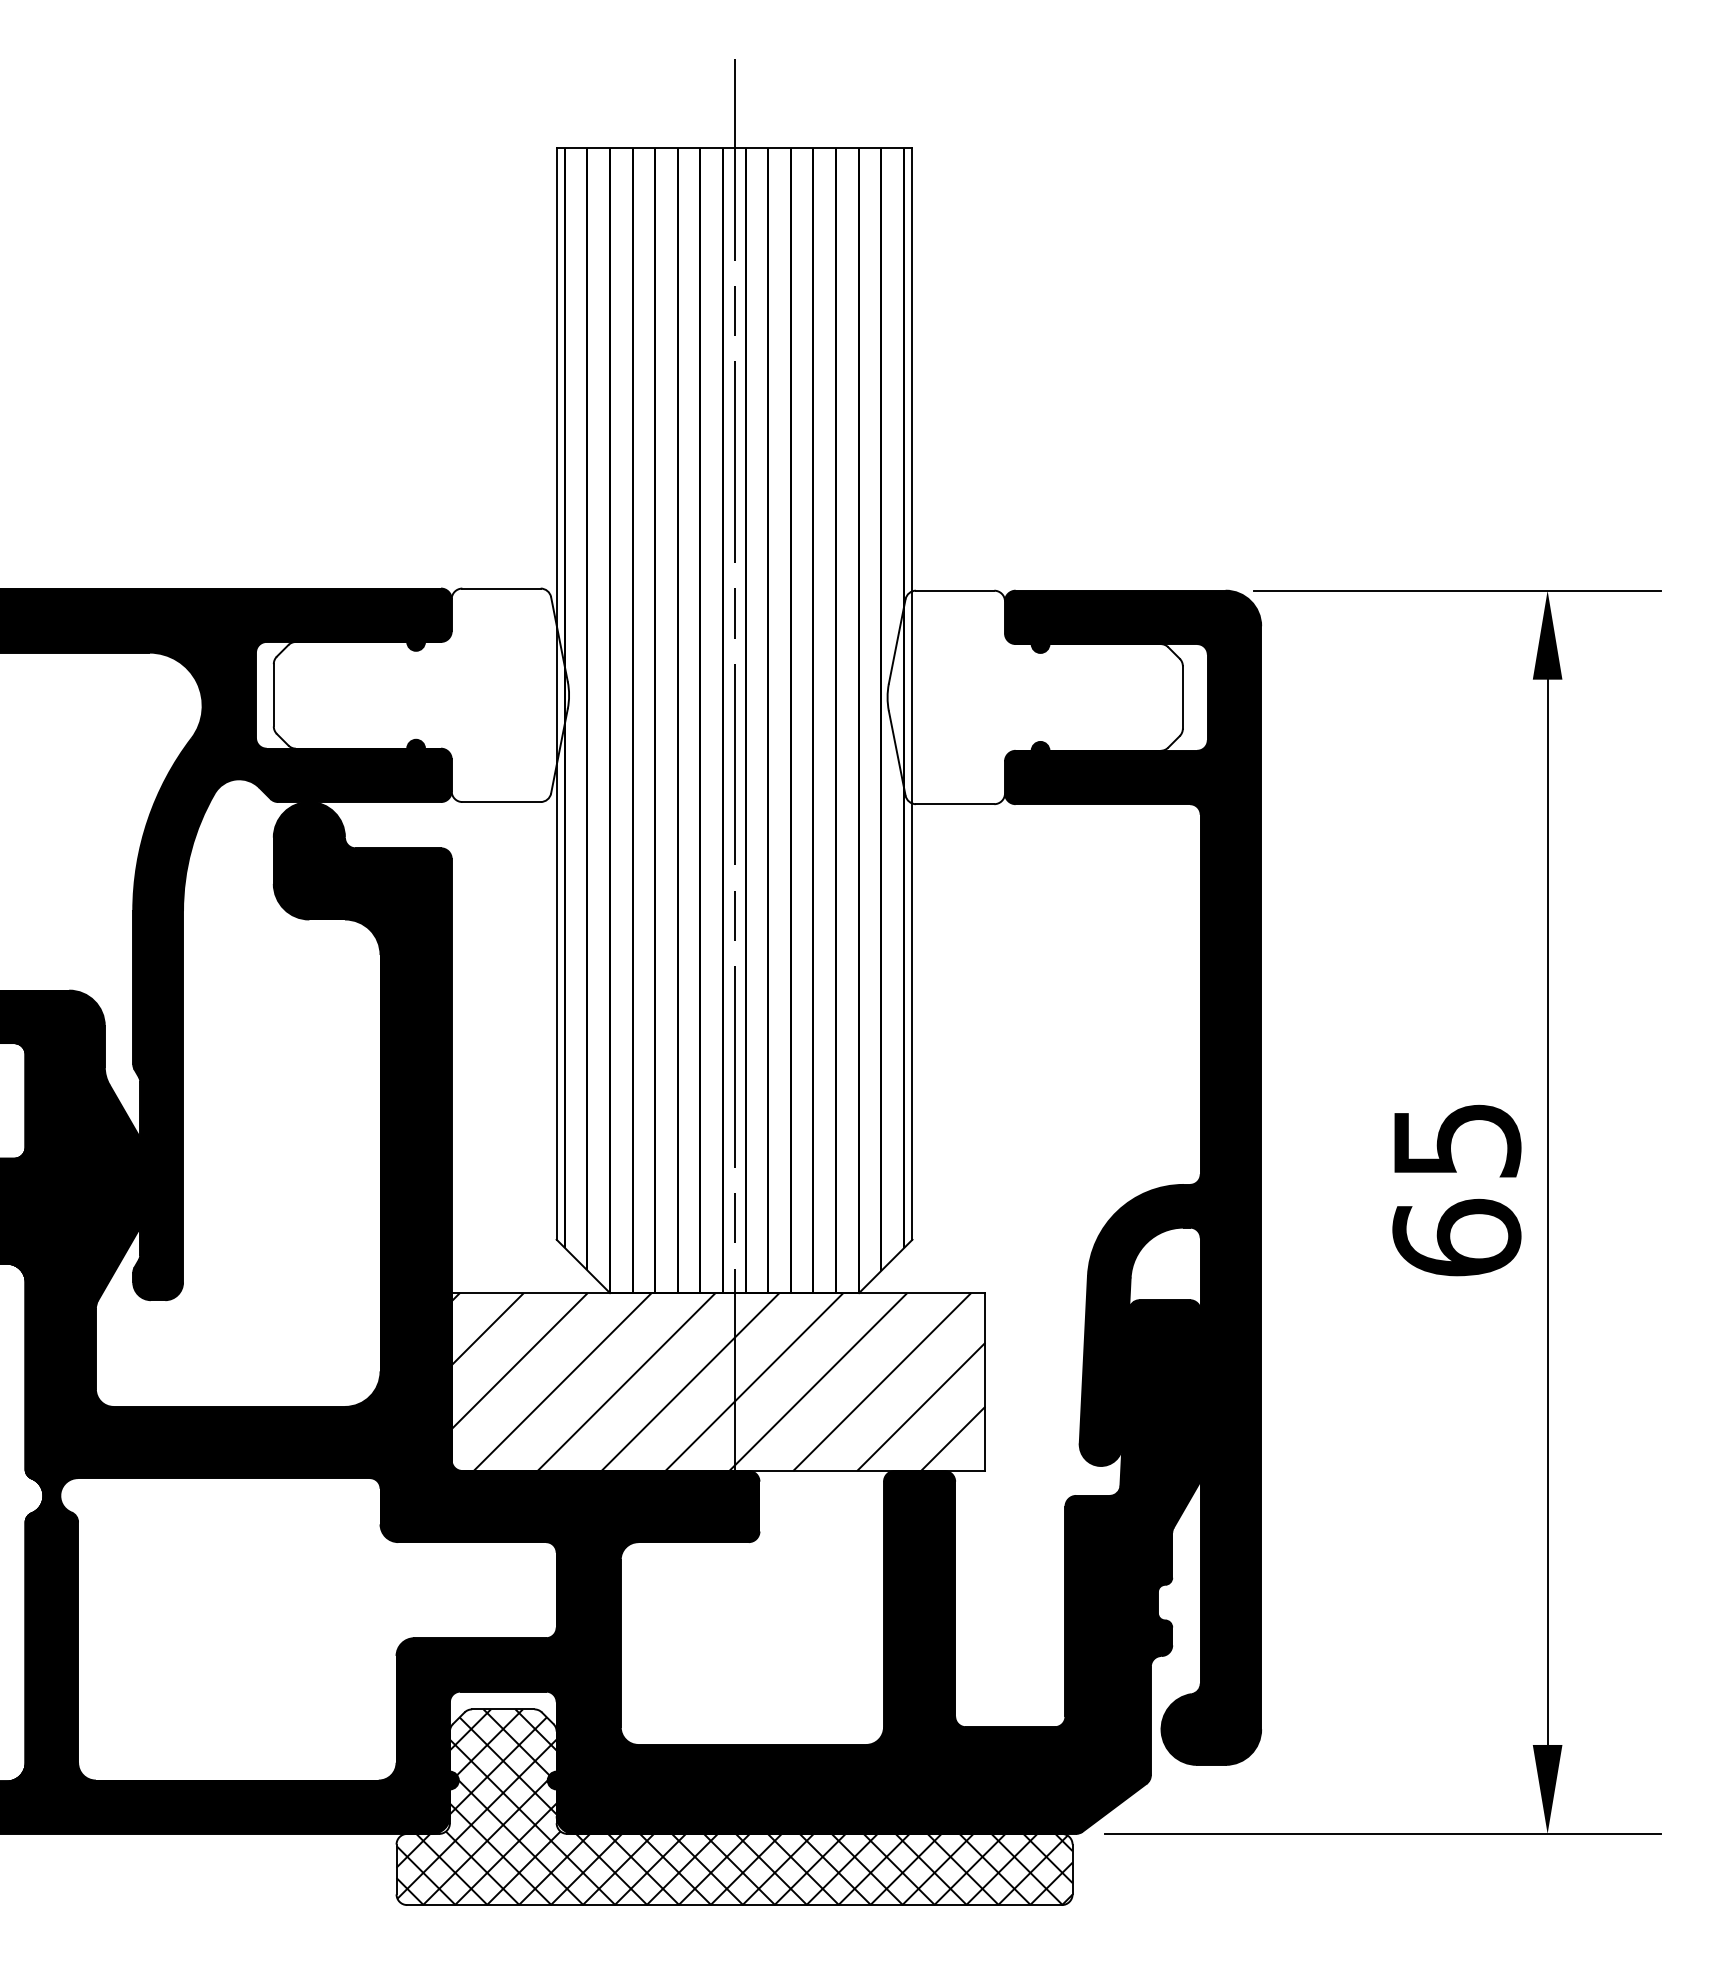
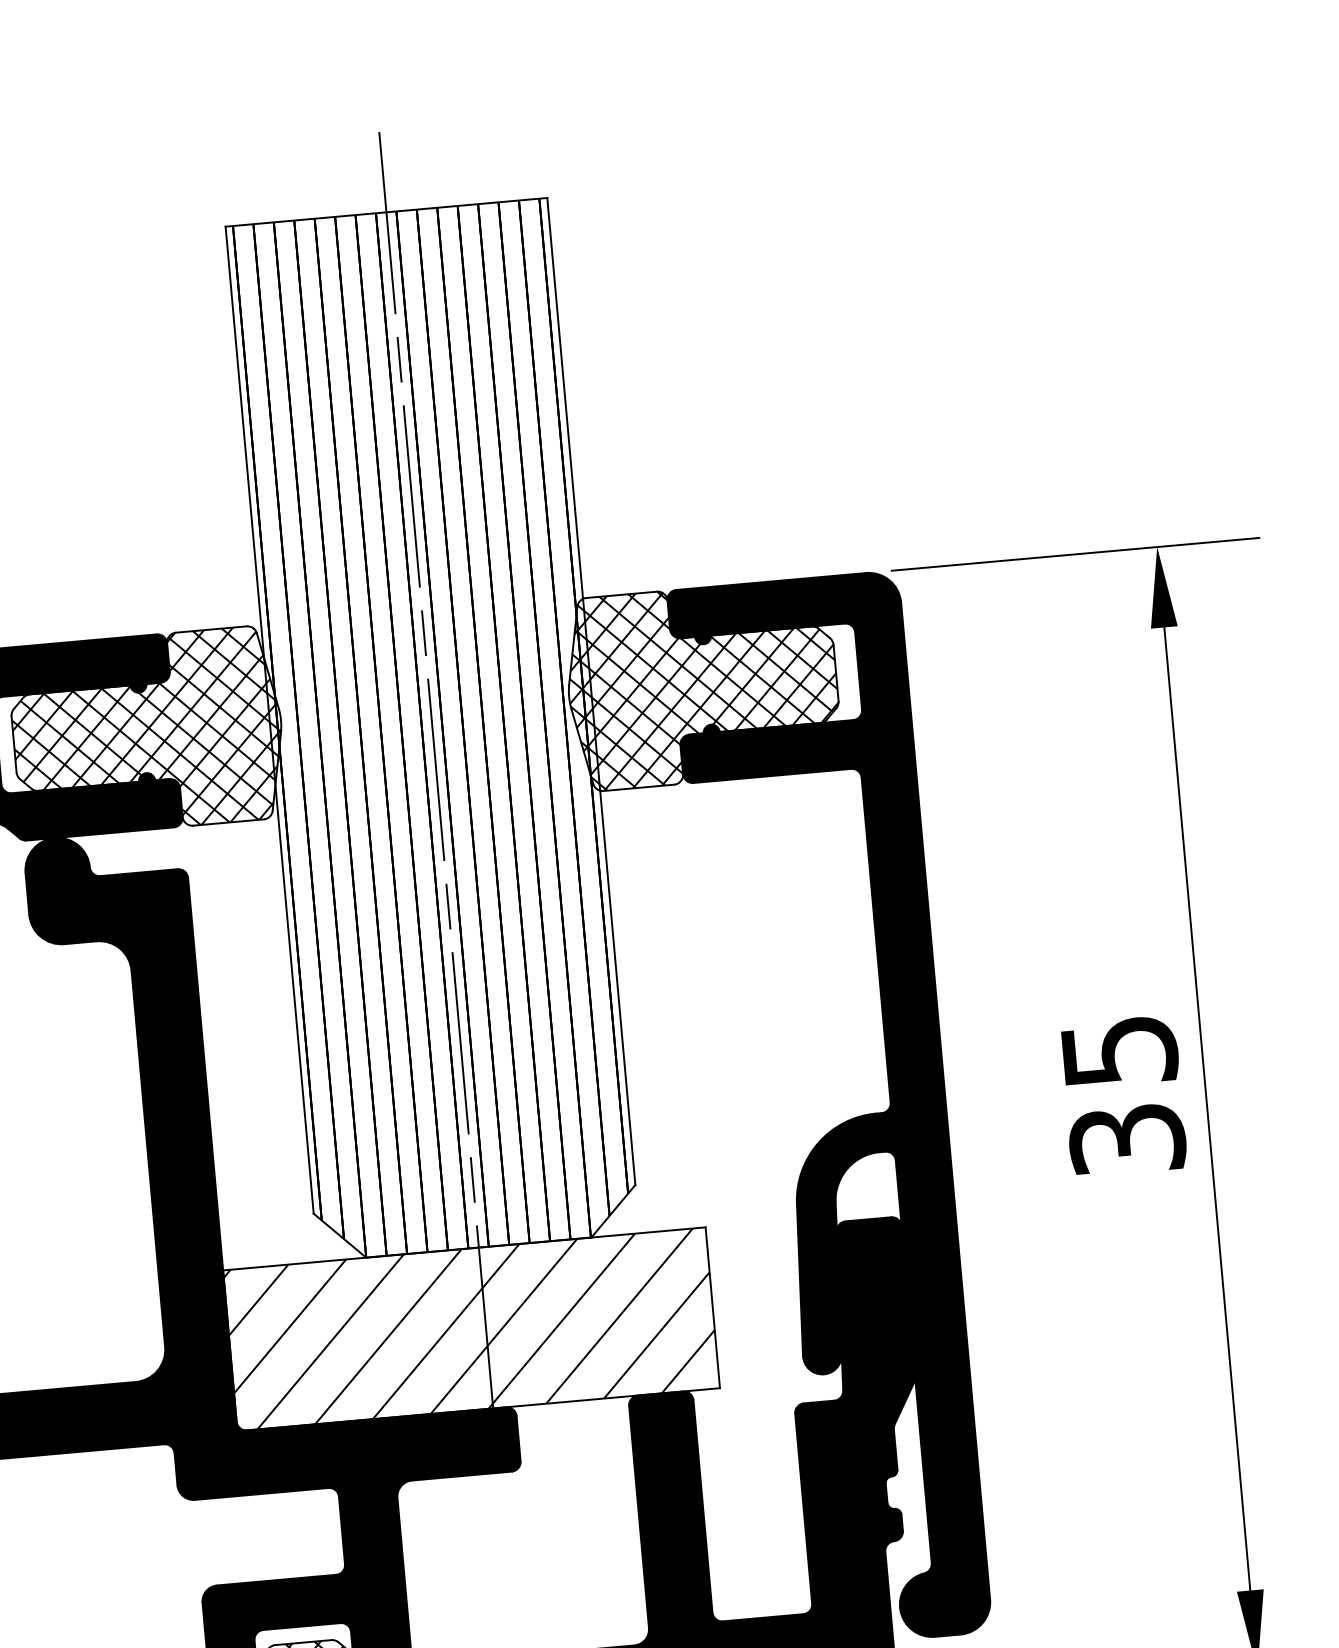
hatch: (420, 695) -> (146, 732), added
hatch: (1035, 697) -> (702, 684), added
text: (1456, 1237) -> (1126, 1139), 65 -> 35

